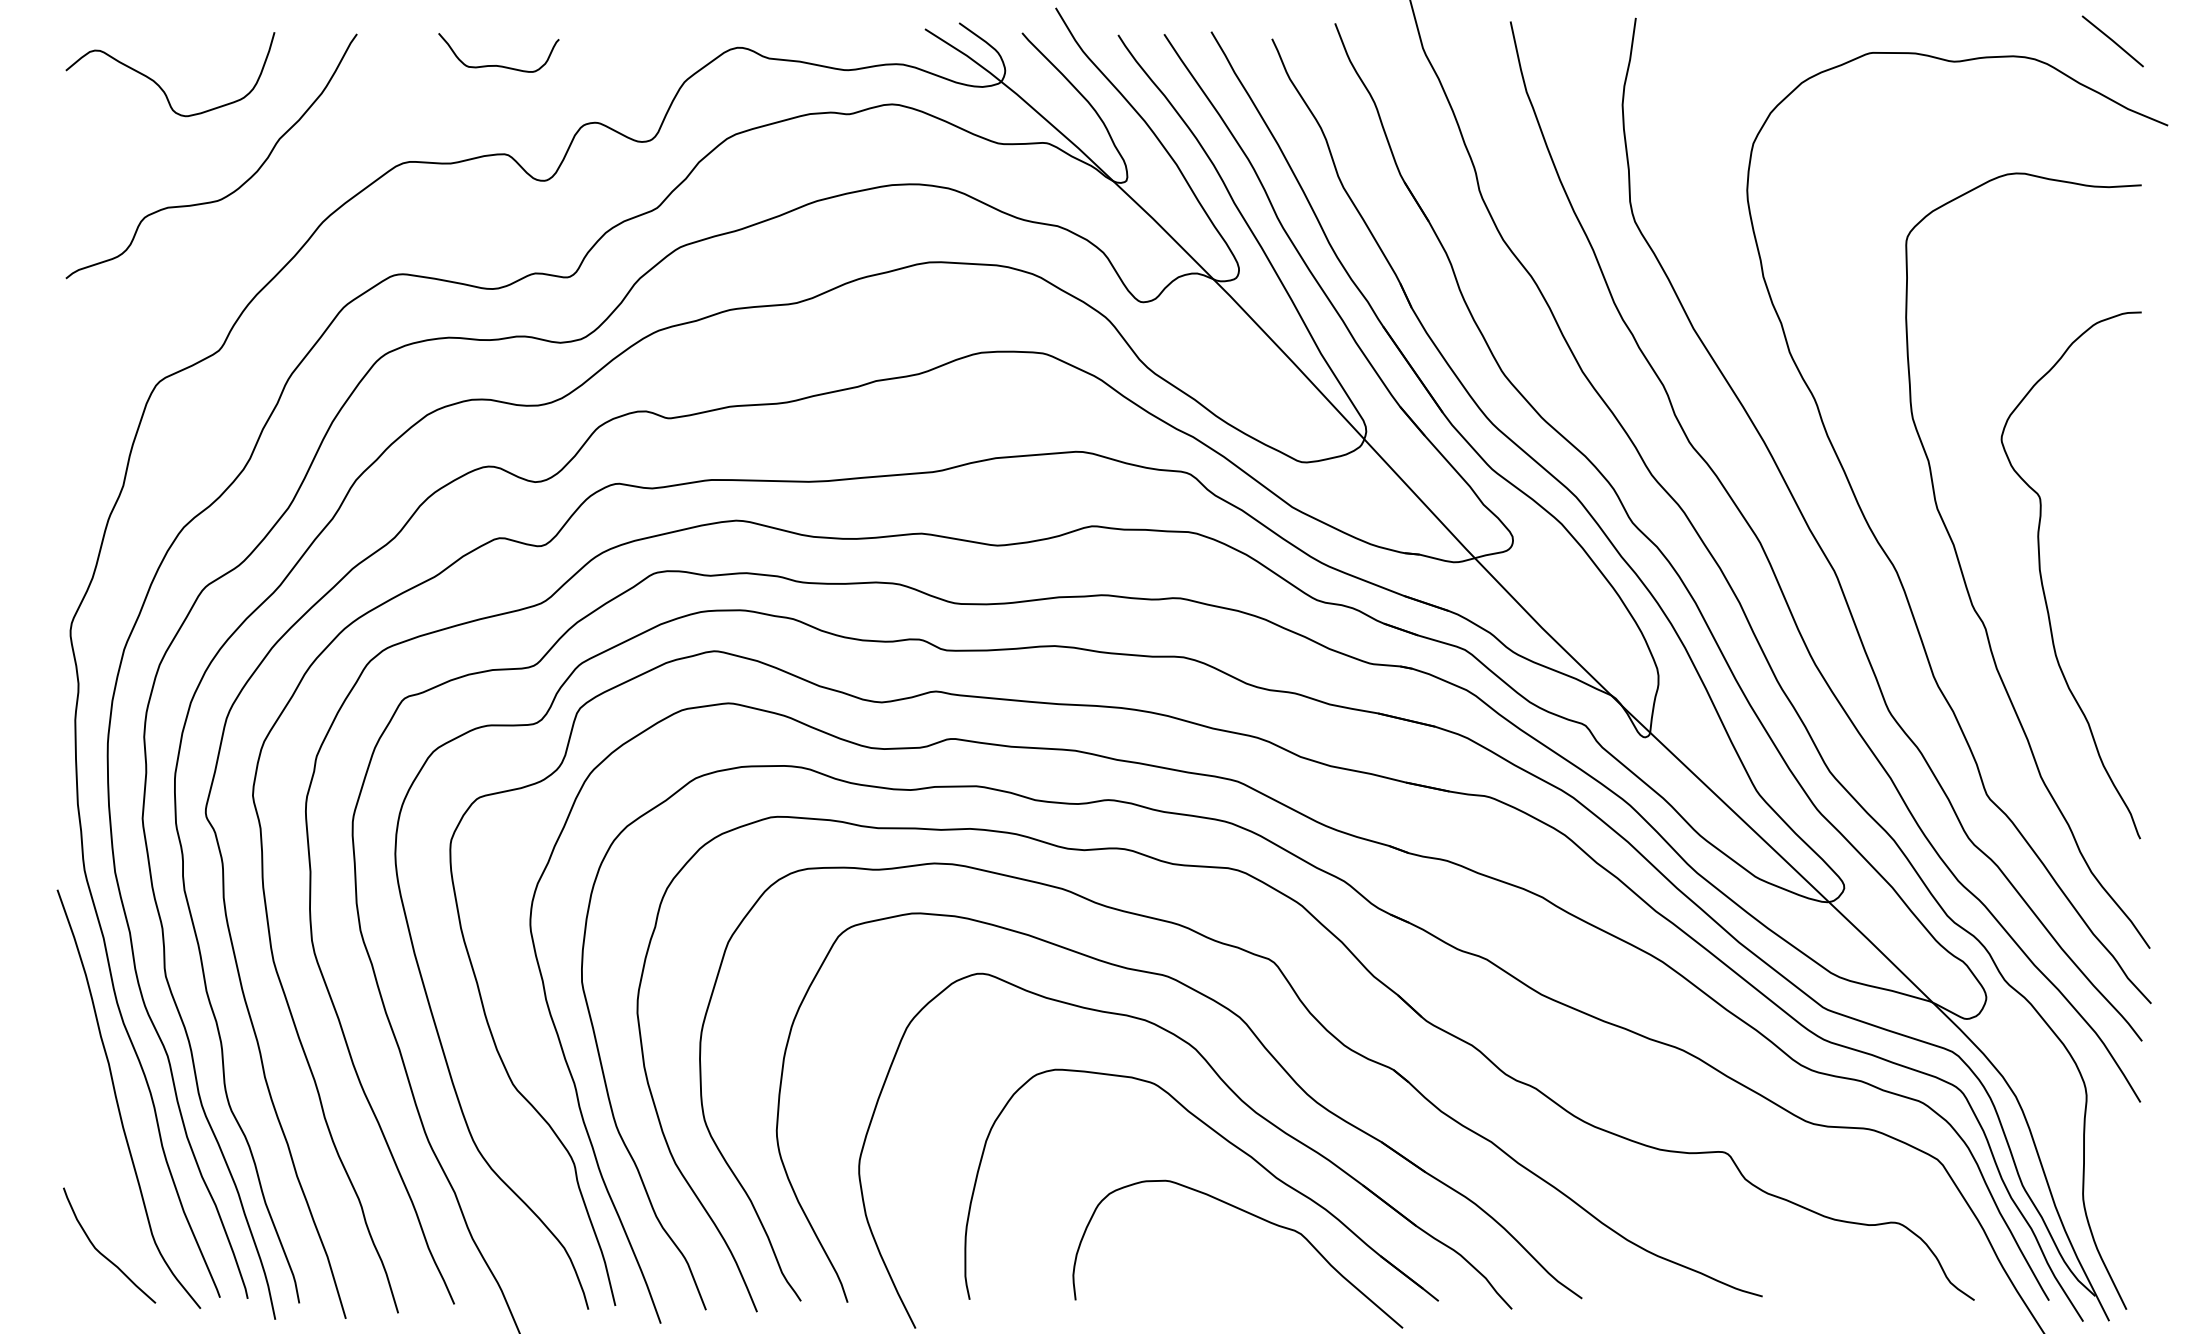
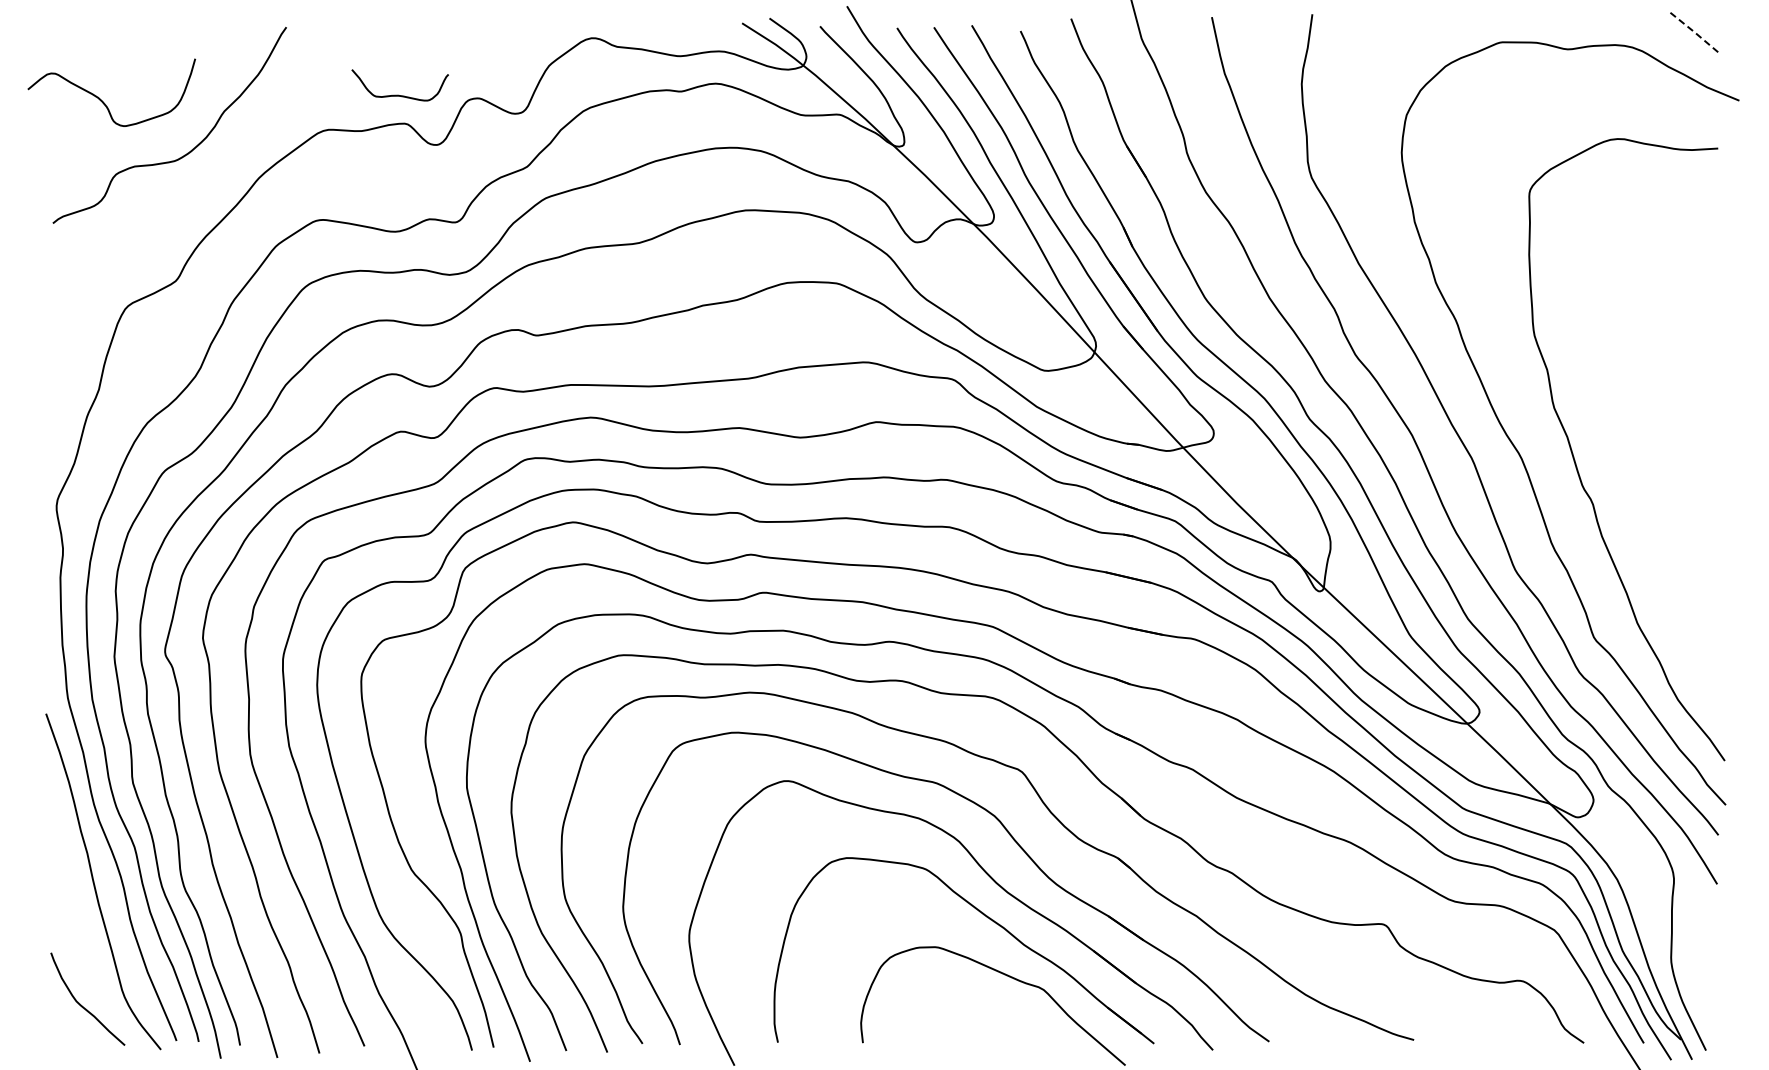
line: (2112, 40) -> (1694, 32), solid -> dashed
curve: (496, 64) -> (398, 94), moved
curve: (158, 84) -> (102, 100), moved
curve: (2043, 582) -> (1639, 467), removed

